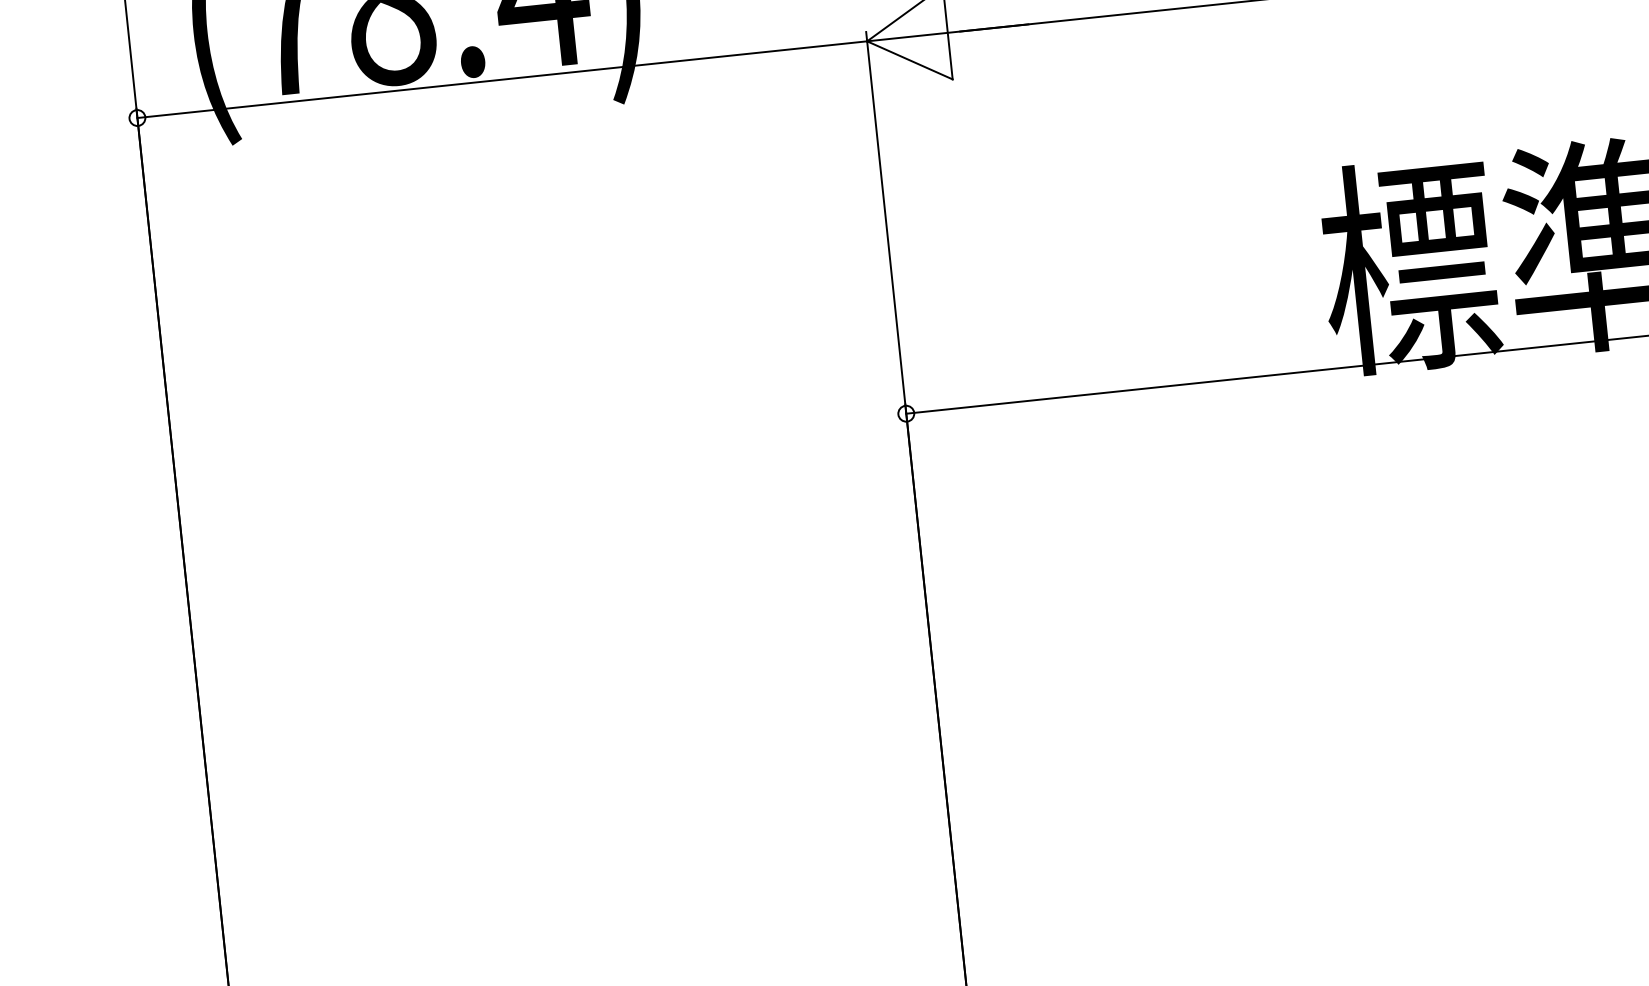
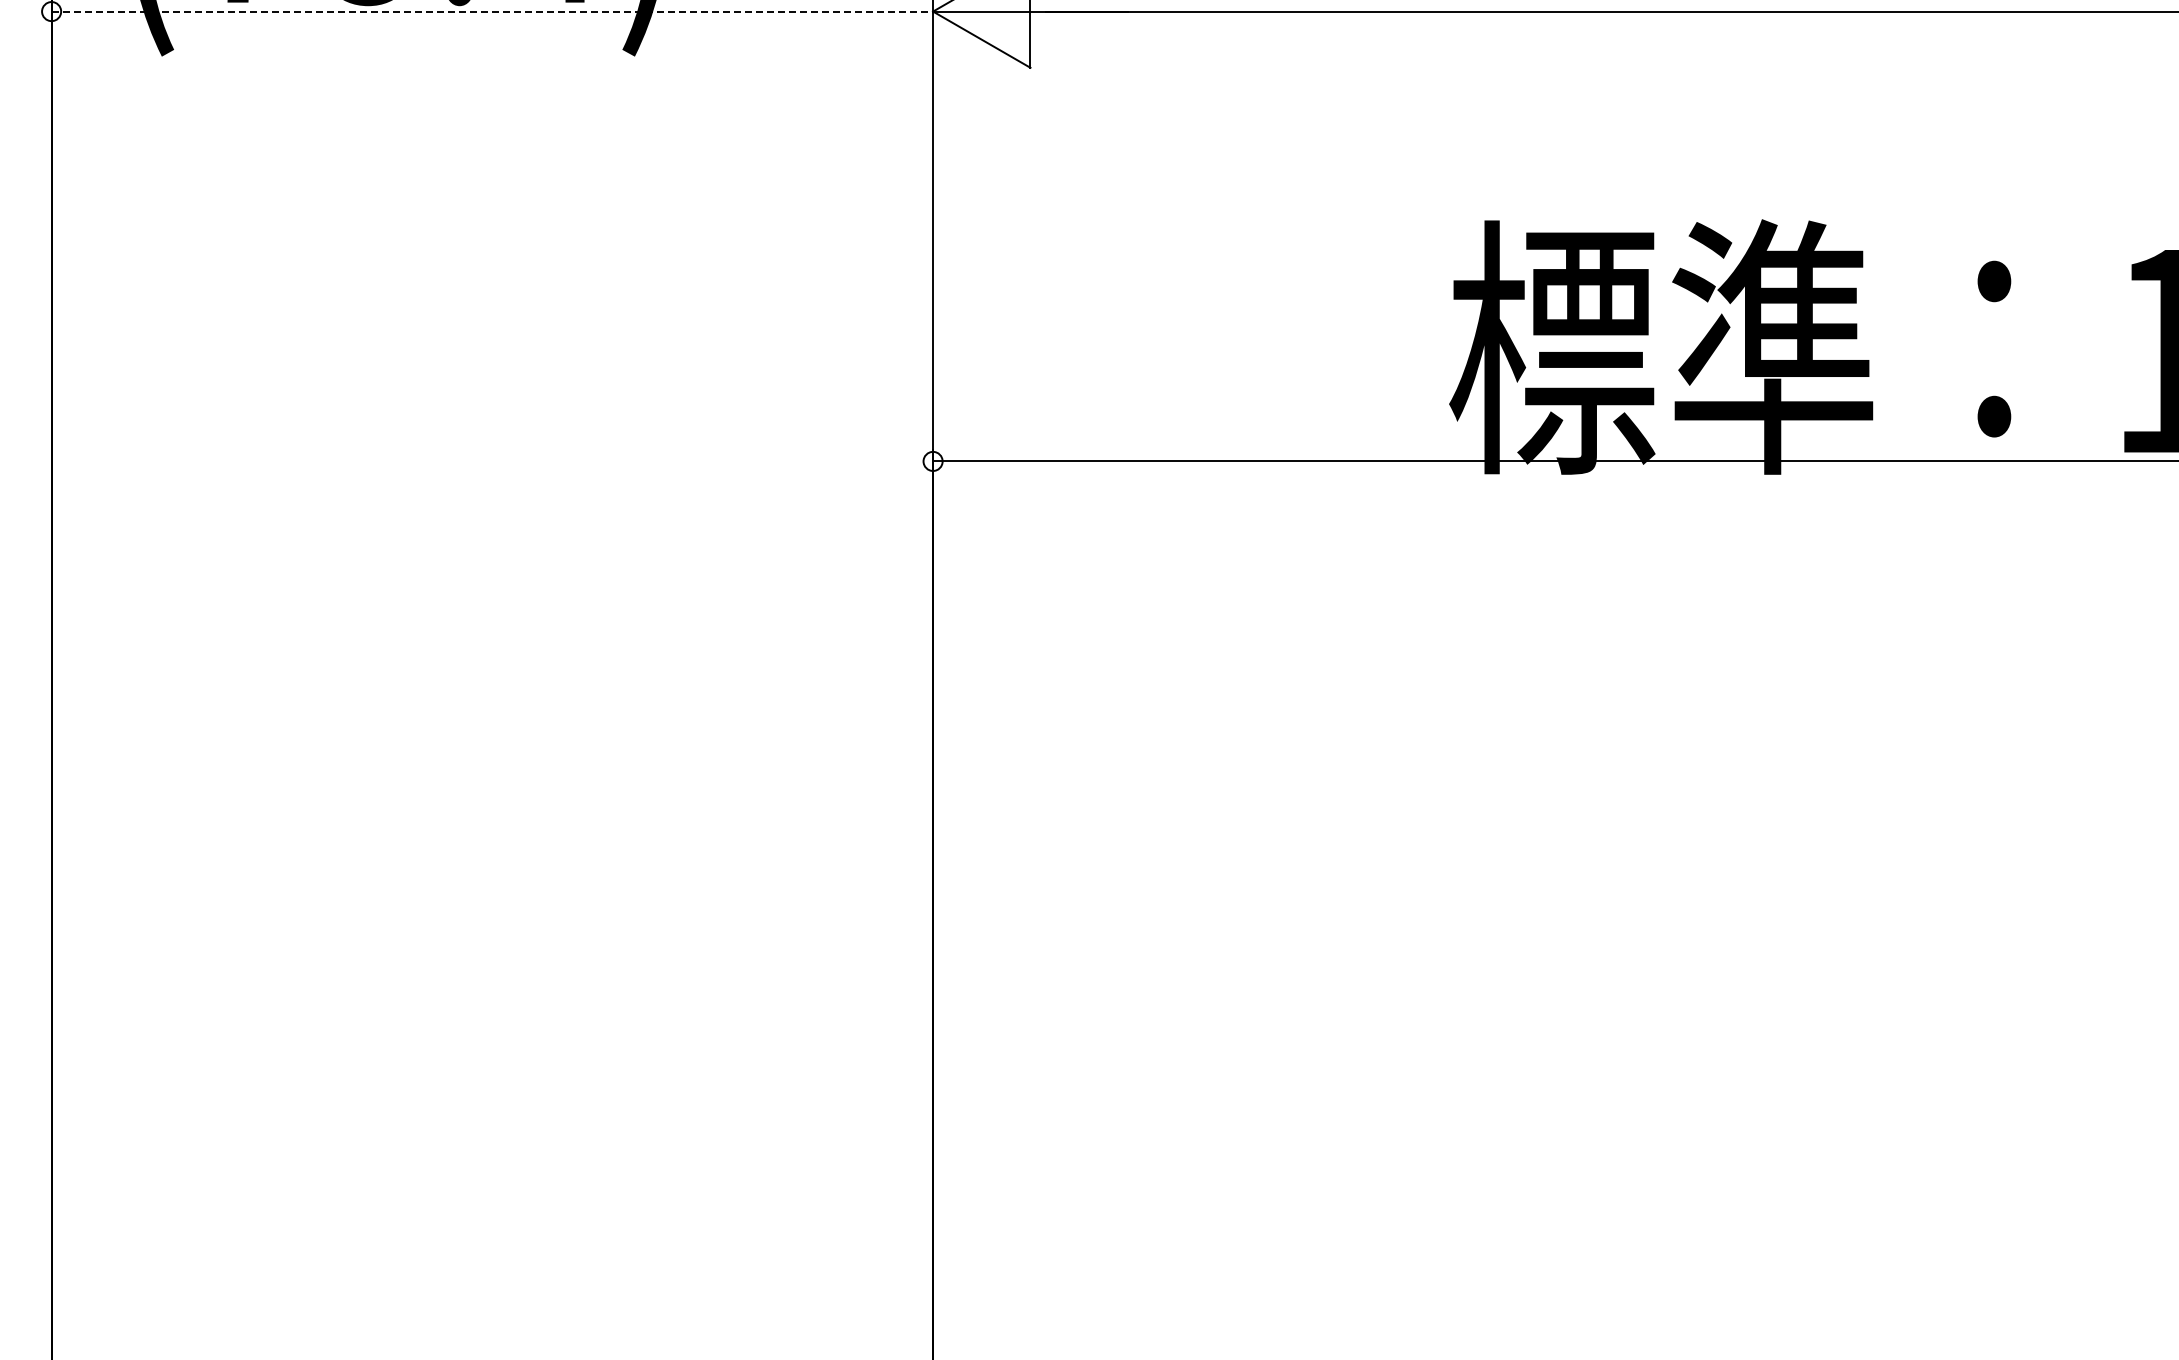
line: (502, 79) -> (492, 11), solid -> dashed

